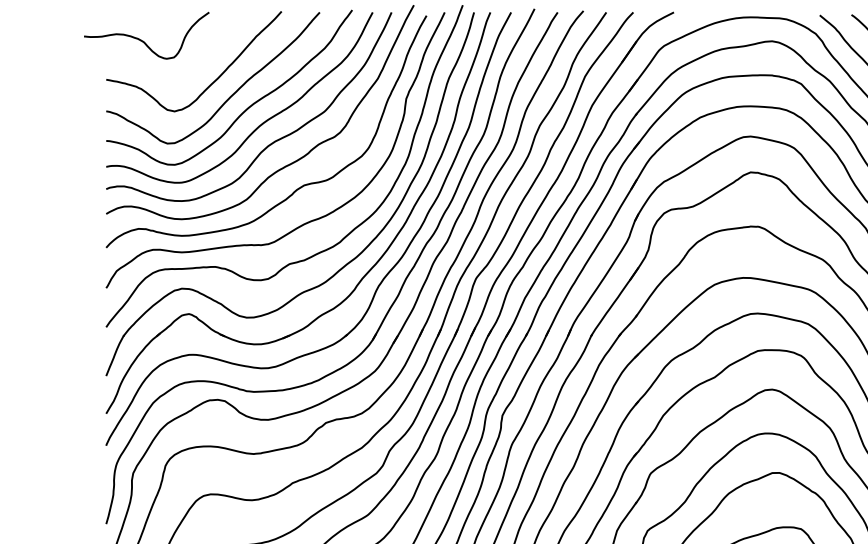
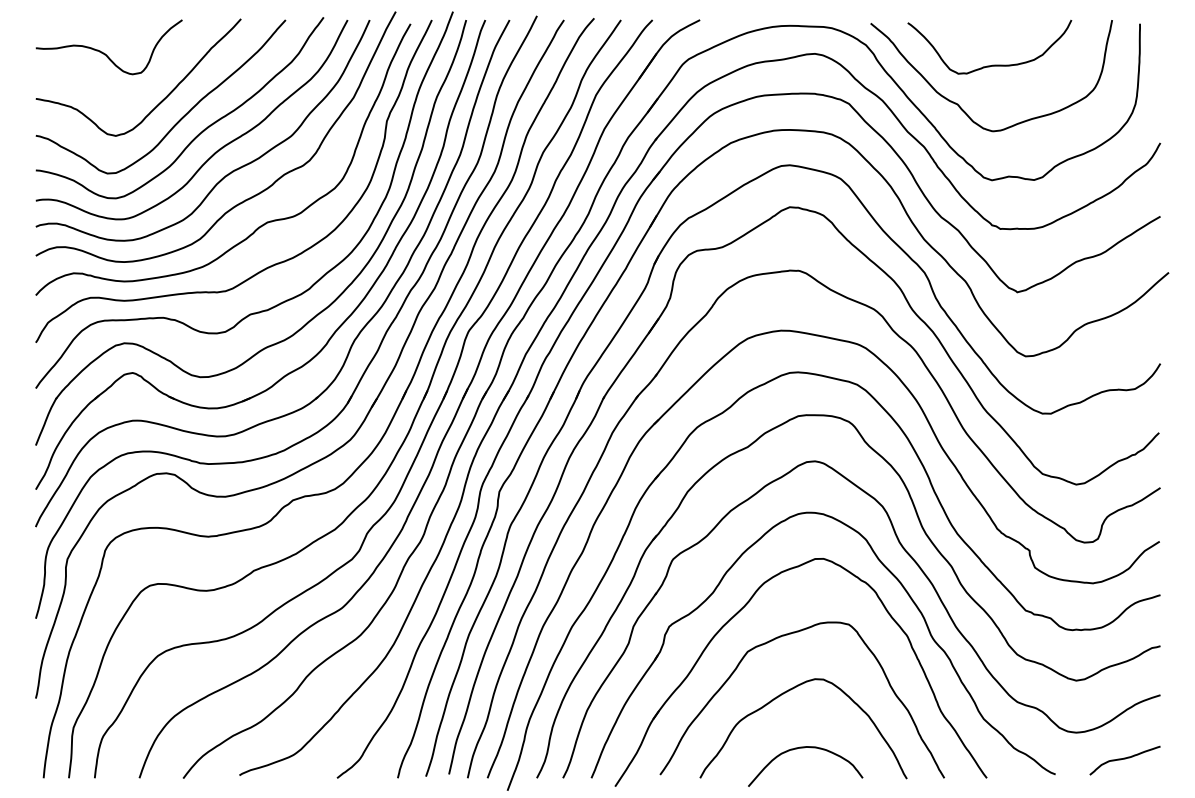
curve: (143, 41) -> (105, 53), moved

